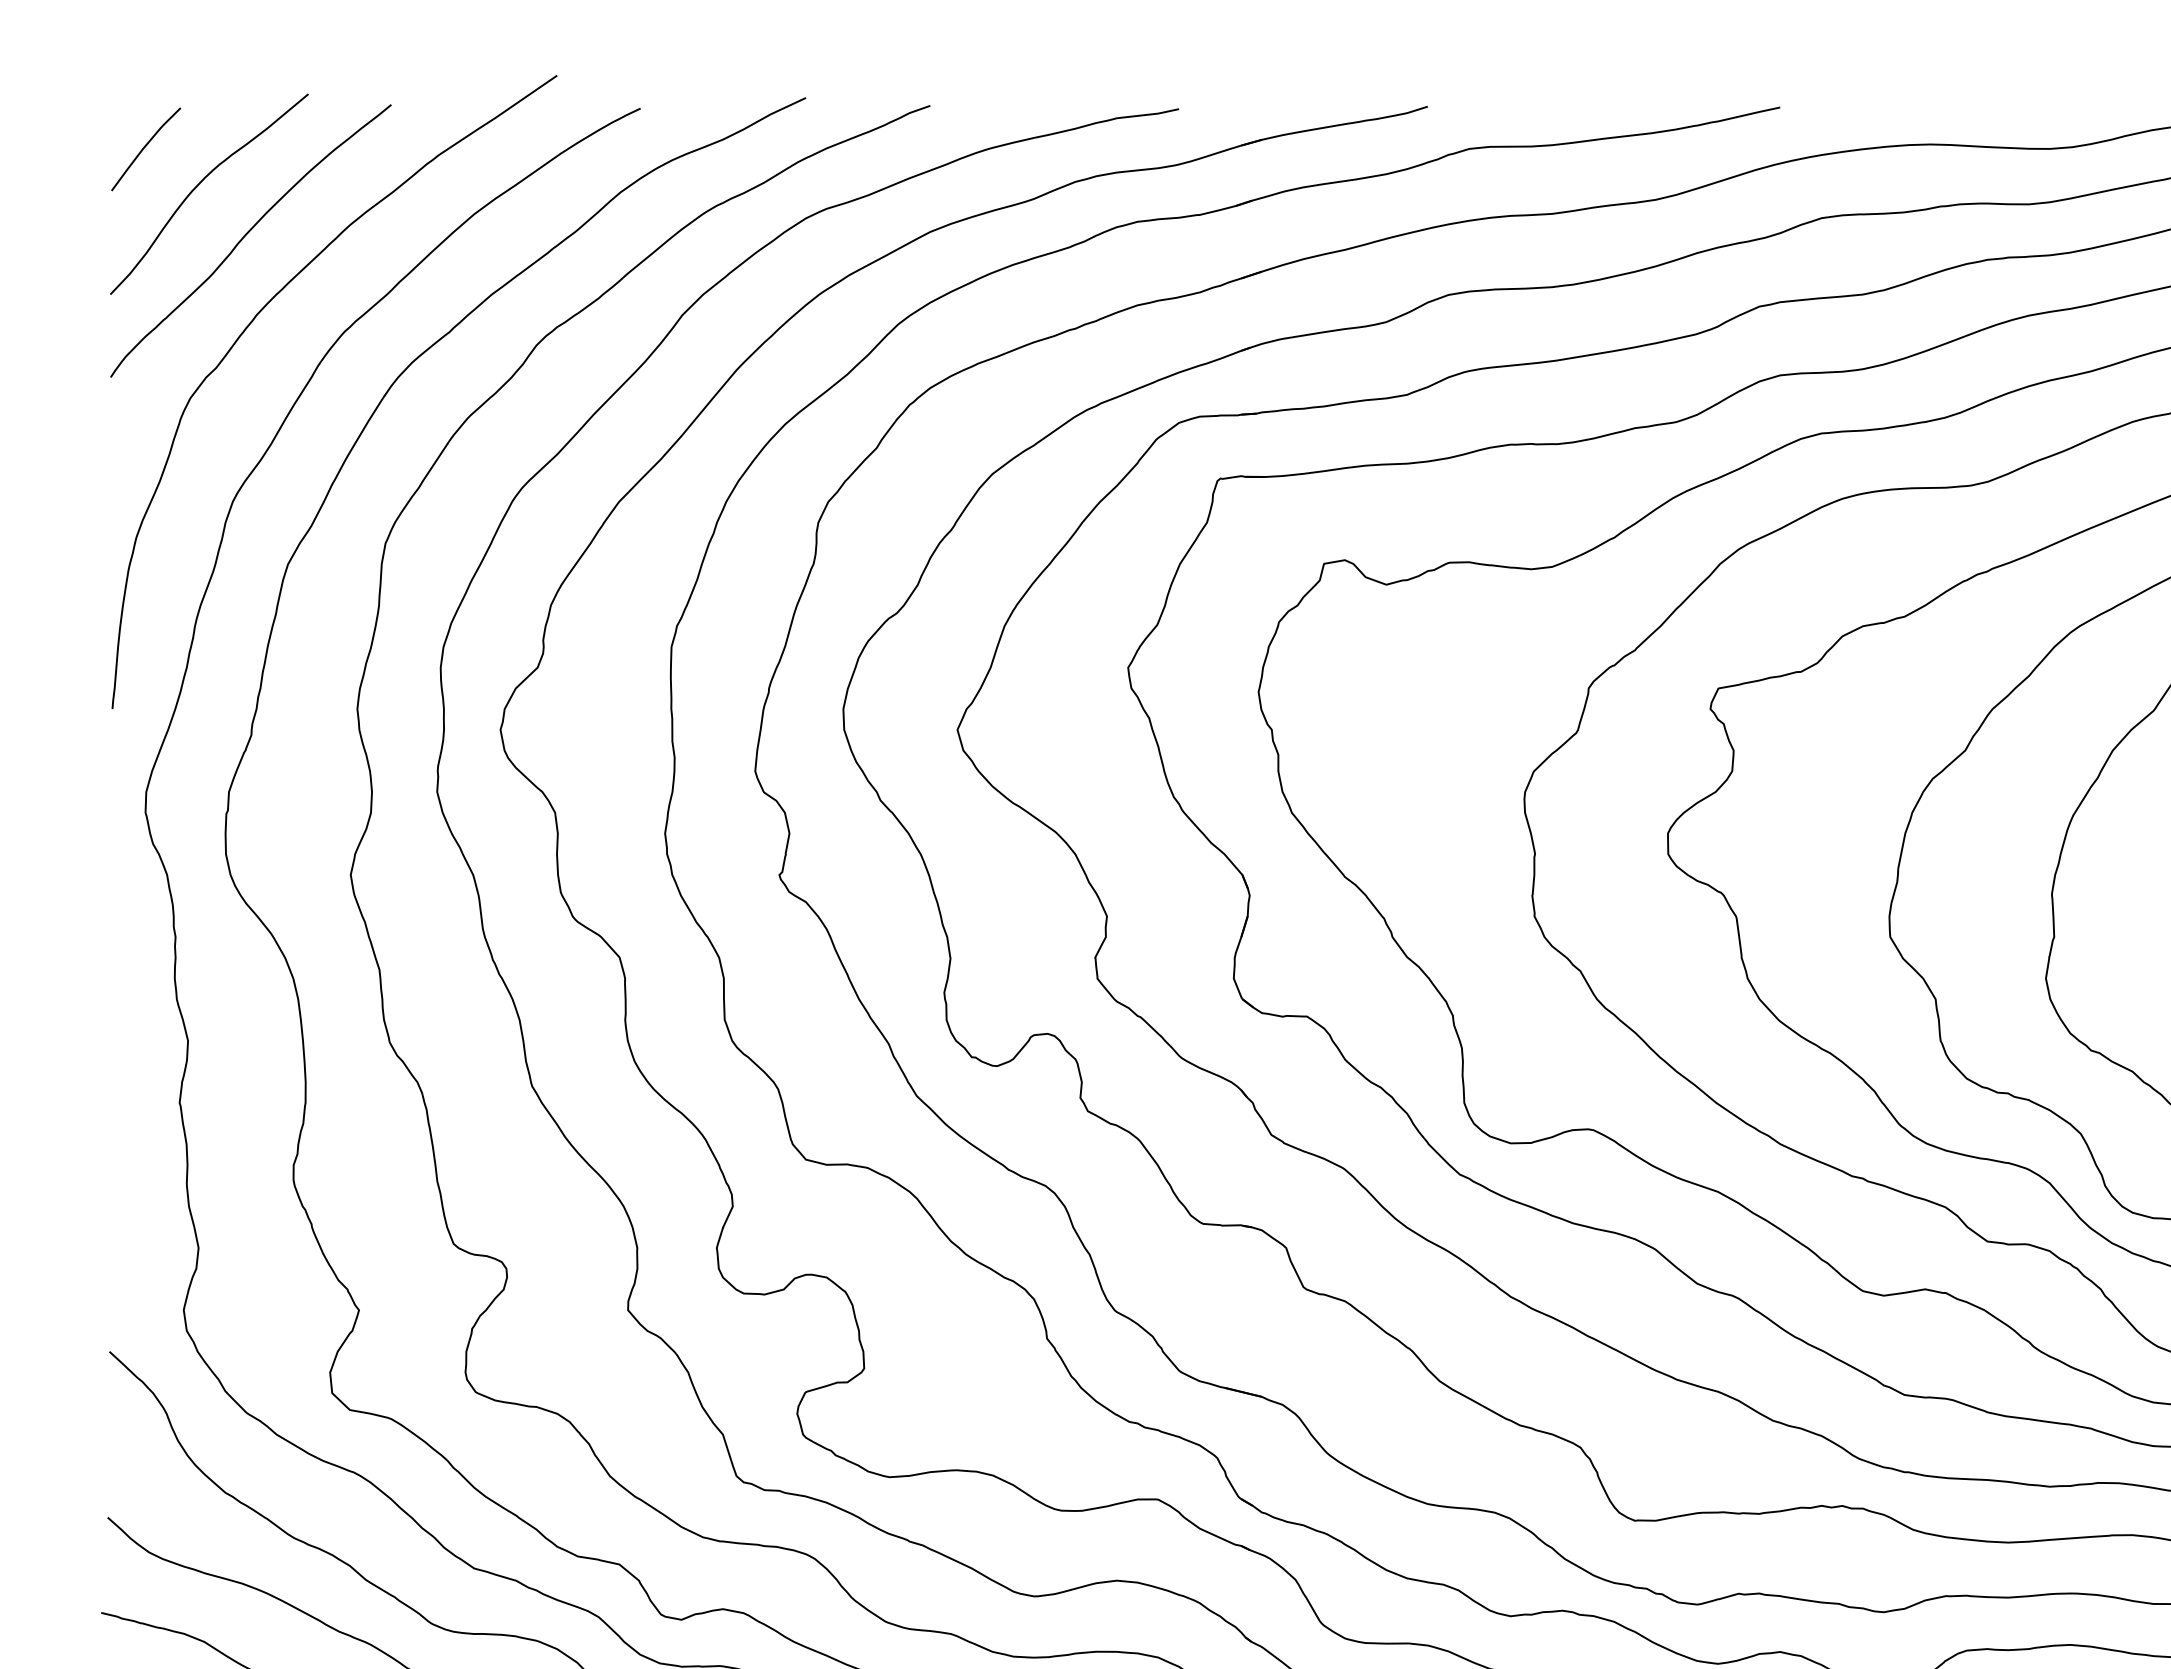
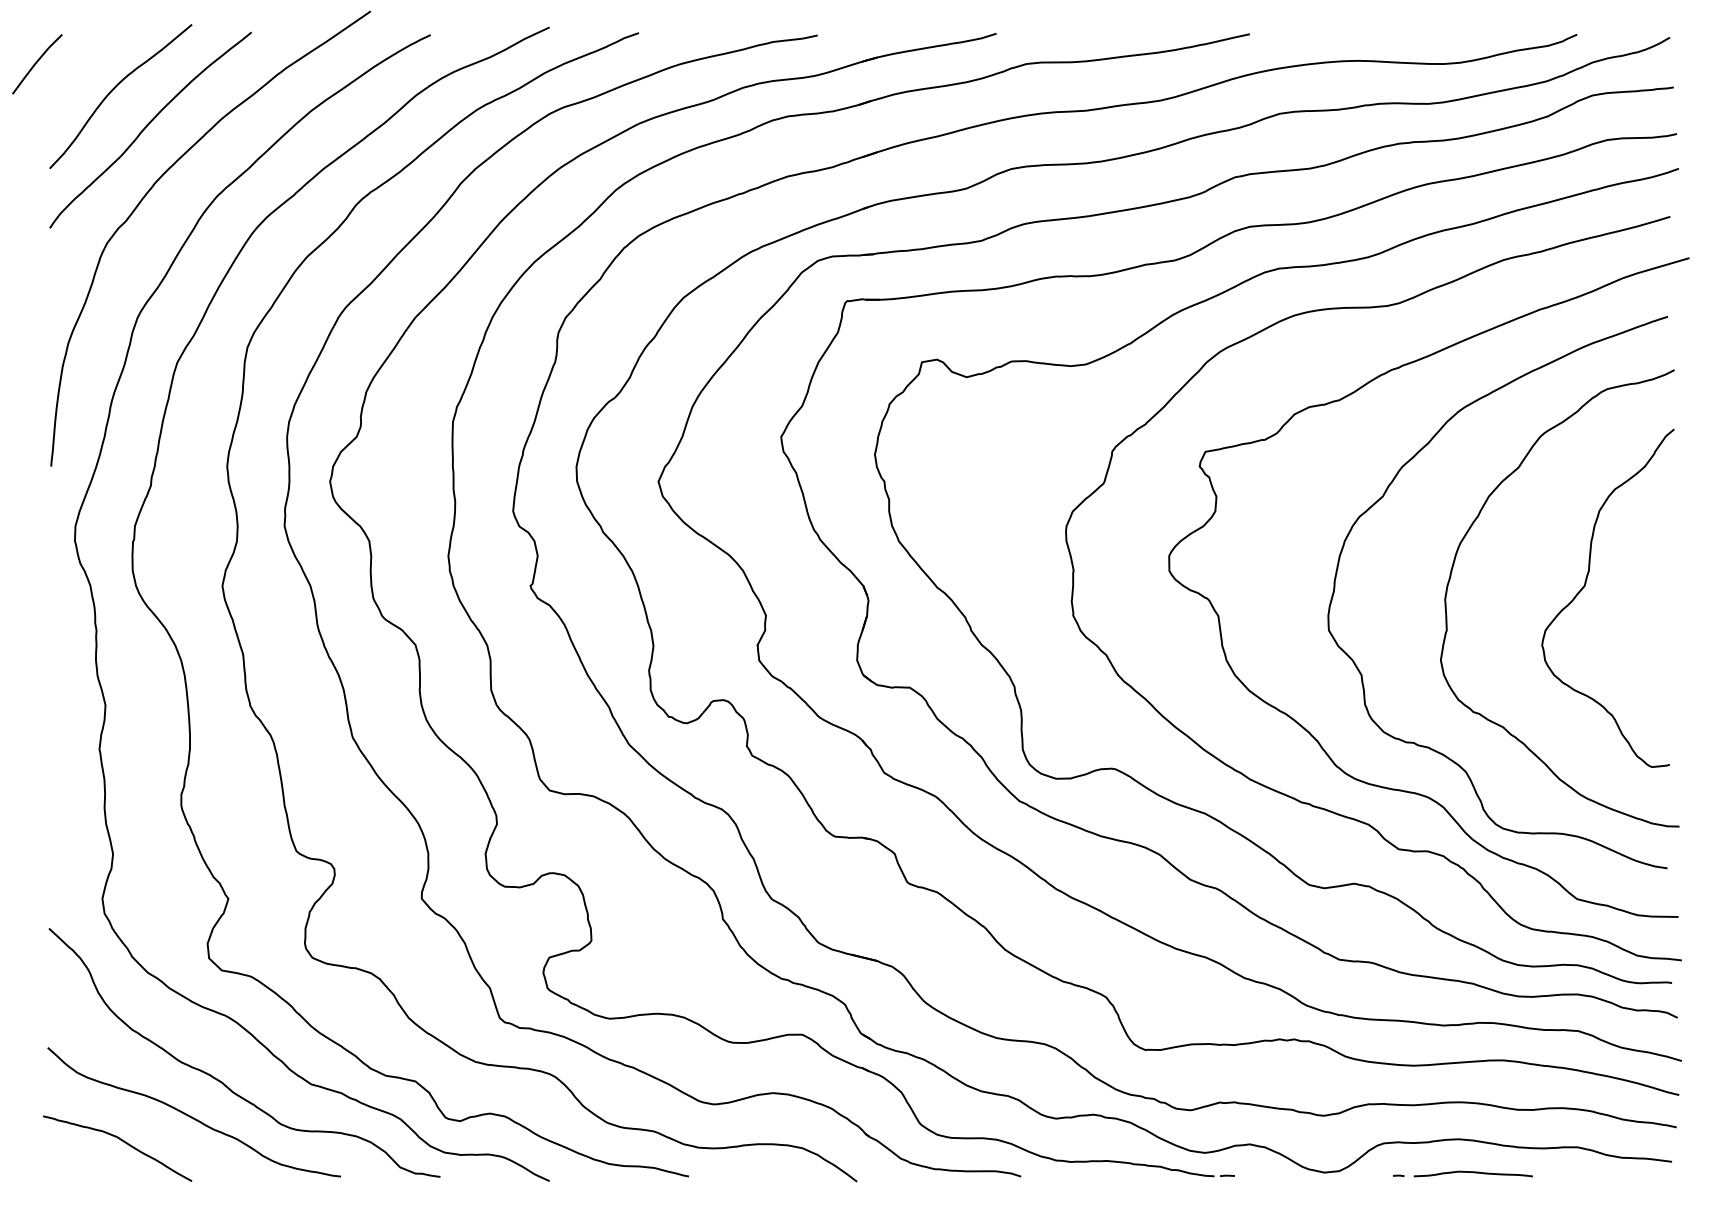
curve: (144, 149) -> (36, 64), moved

